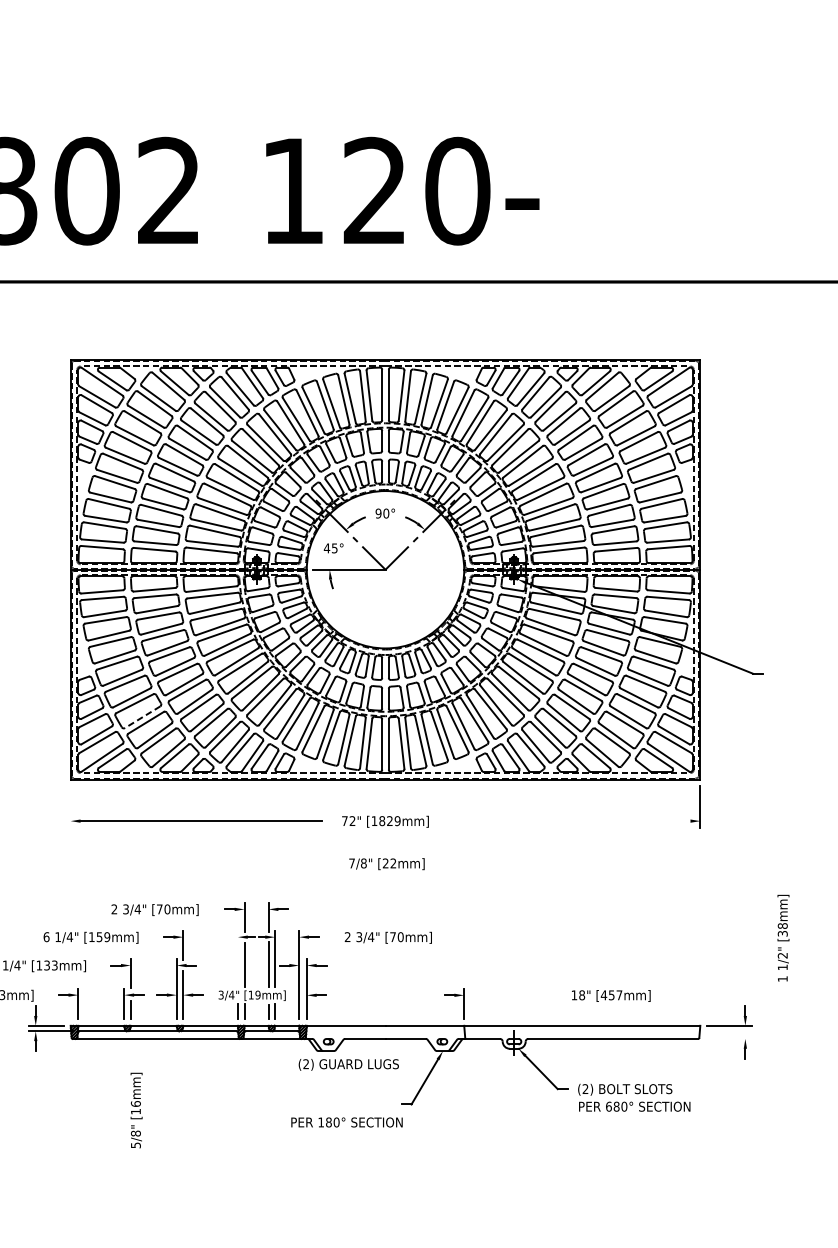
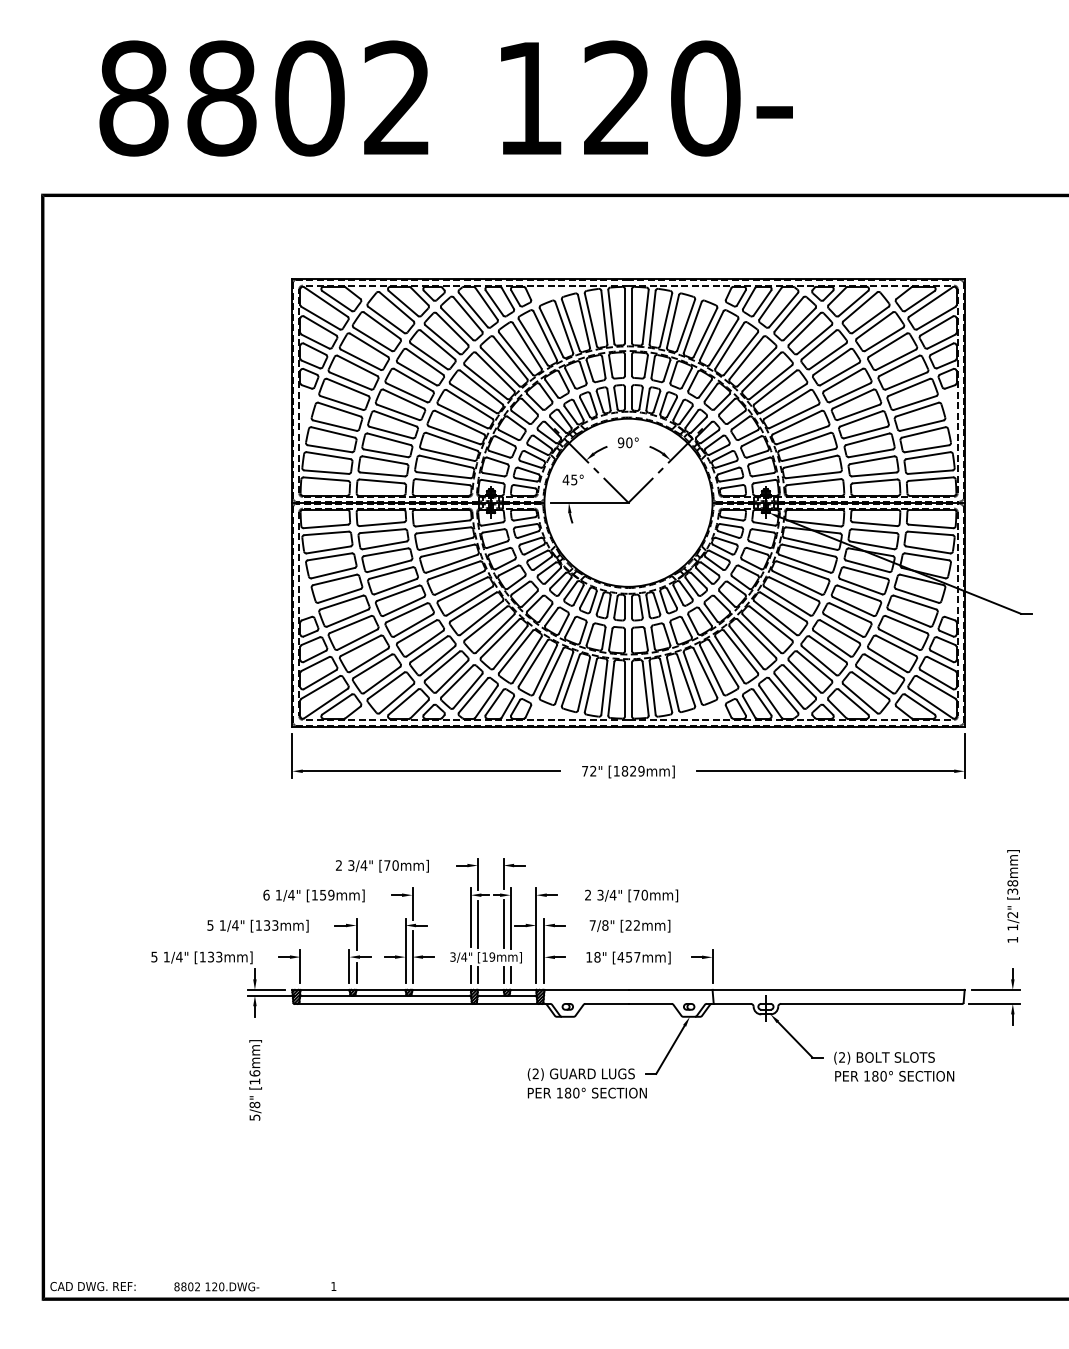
line: (142, 717) -> (368, 660), dashed -> solid
line: (70, 806) -> (292, 755), added
line: (569, 821) -> (825, 771), added
text: (386, 863) -> (629, 925), moved
text: (783, 938) -> (1013, 896), moved
line: (237, 958) -> (470, 917), added
text: (611, 995) -> (628, 957), moved
line: (728, 1038) -> (994, 1003), added
text: (348, 1064) -> (580, 1074), moved
text: (609, 1106) -> (867, 1076), 680° -> 180°
text: (136, 1110) -> (255, 1080), moved

